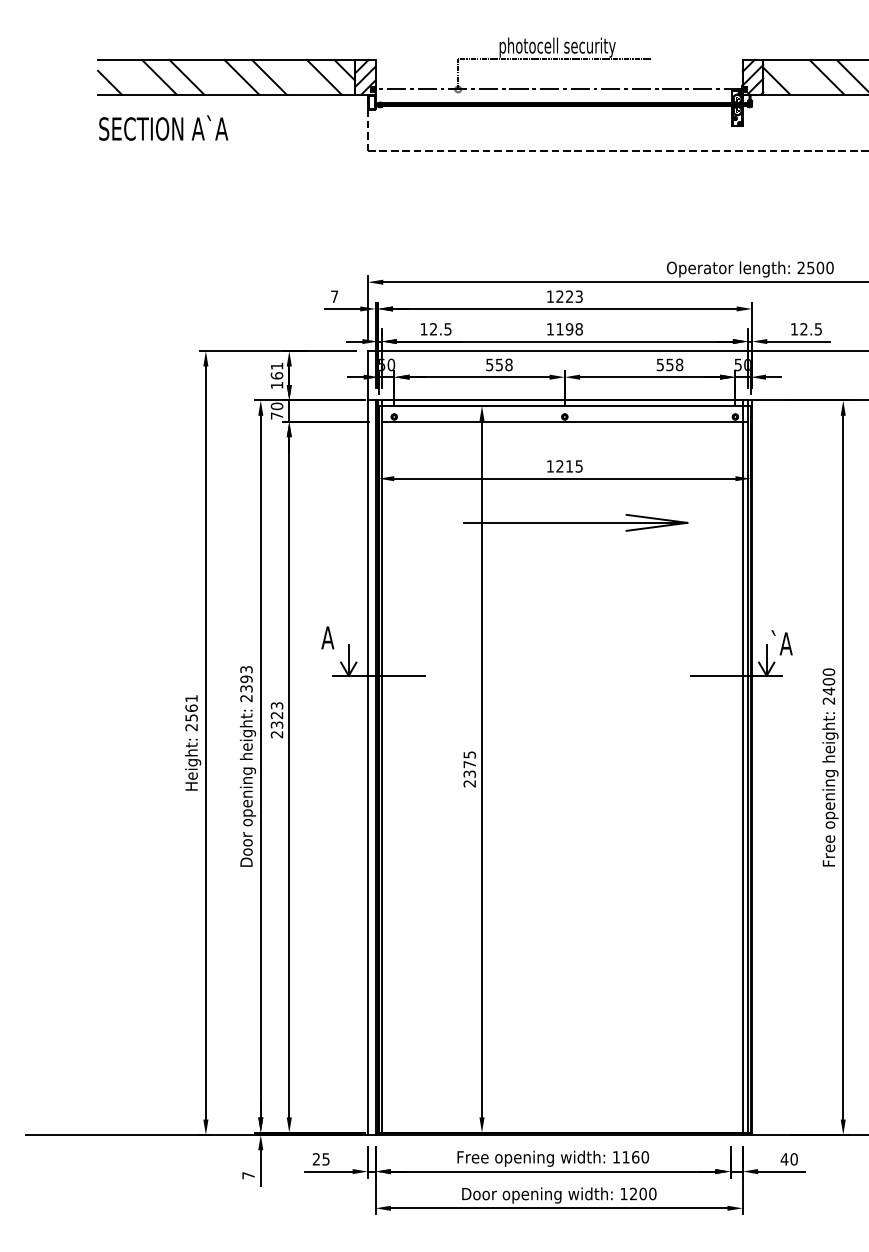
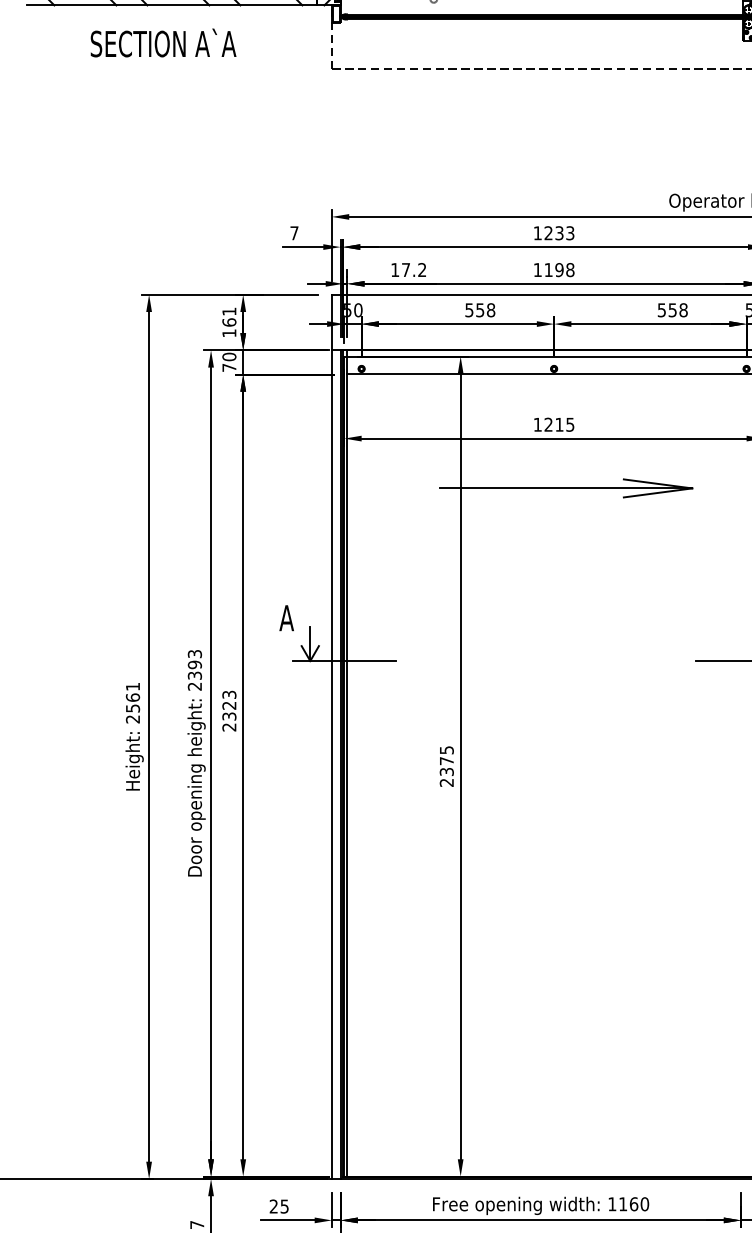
text: (163, 127) -> (163, 42), moved
text: (569, 296) -> (559, 233), 1223 -> 1233
text: (440, 329) -> (413, 270), 12.5 -> 17.2

